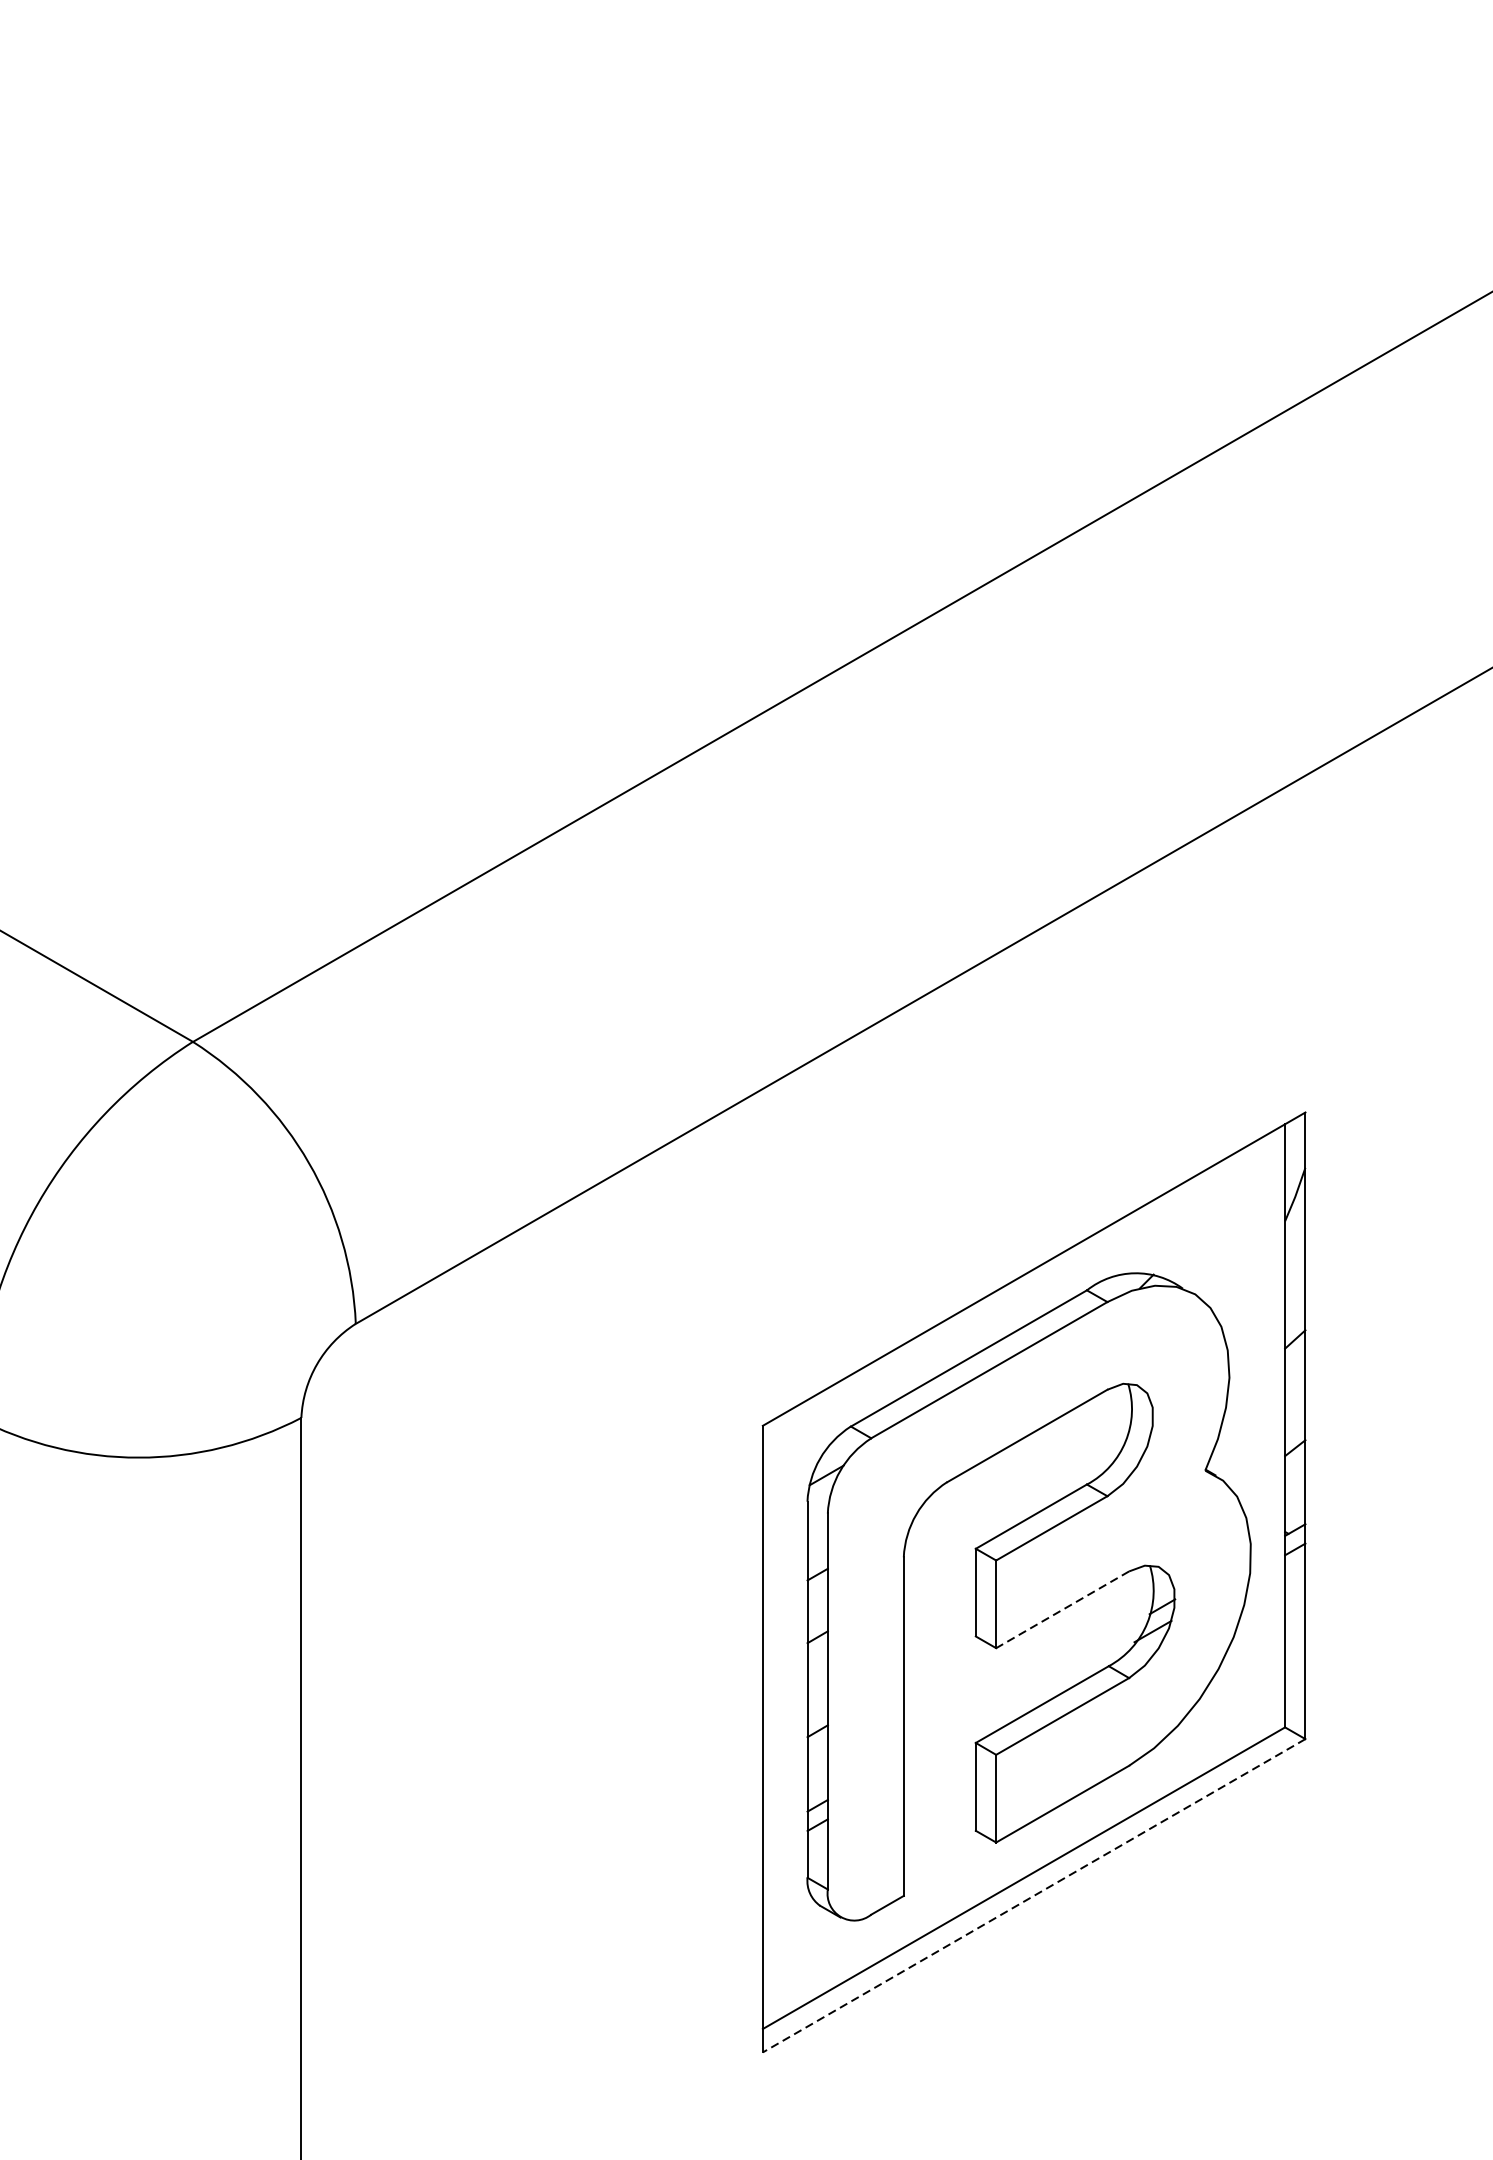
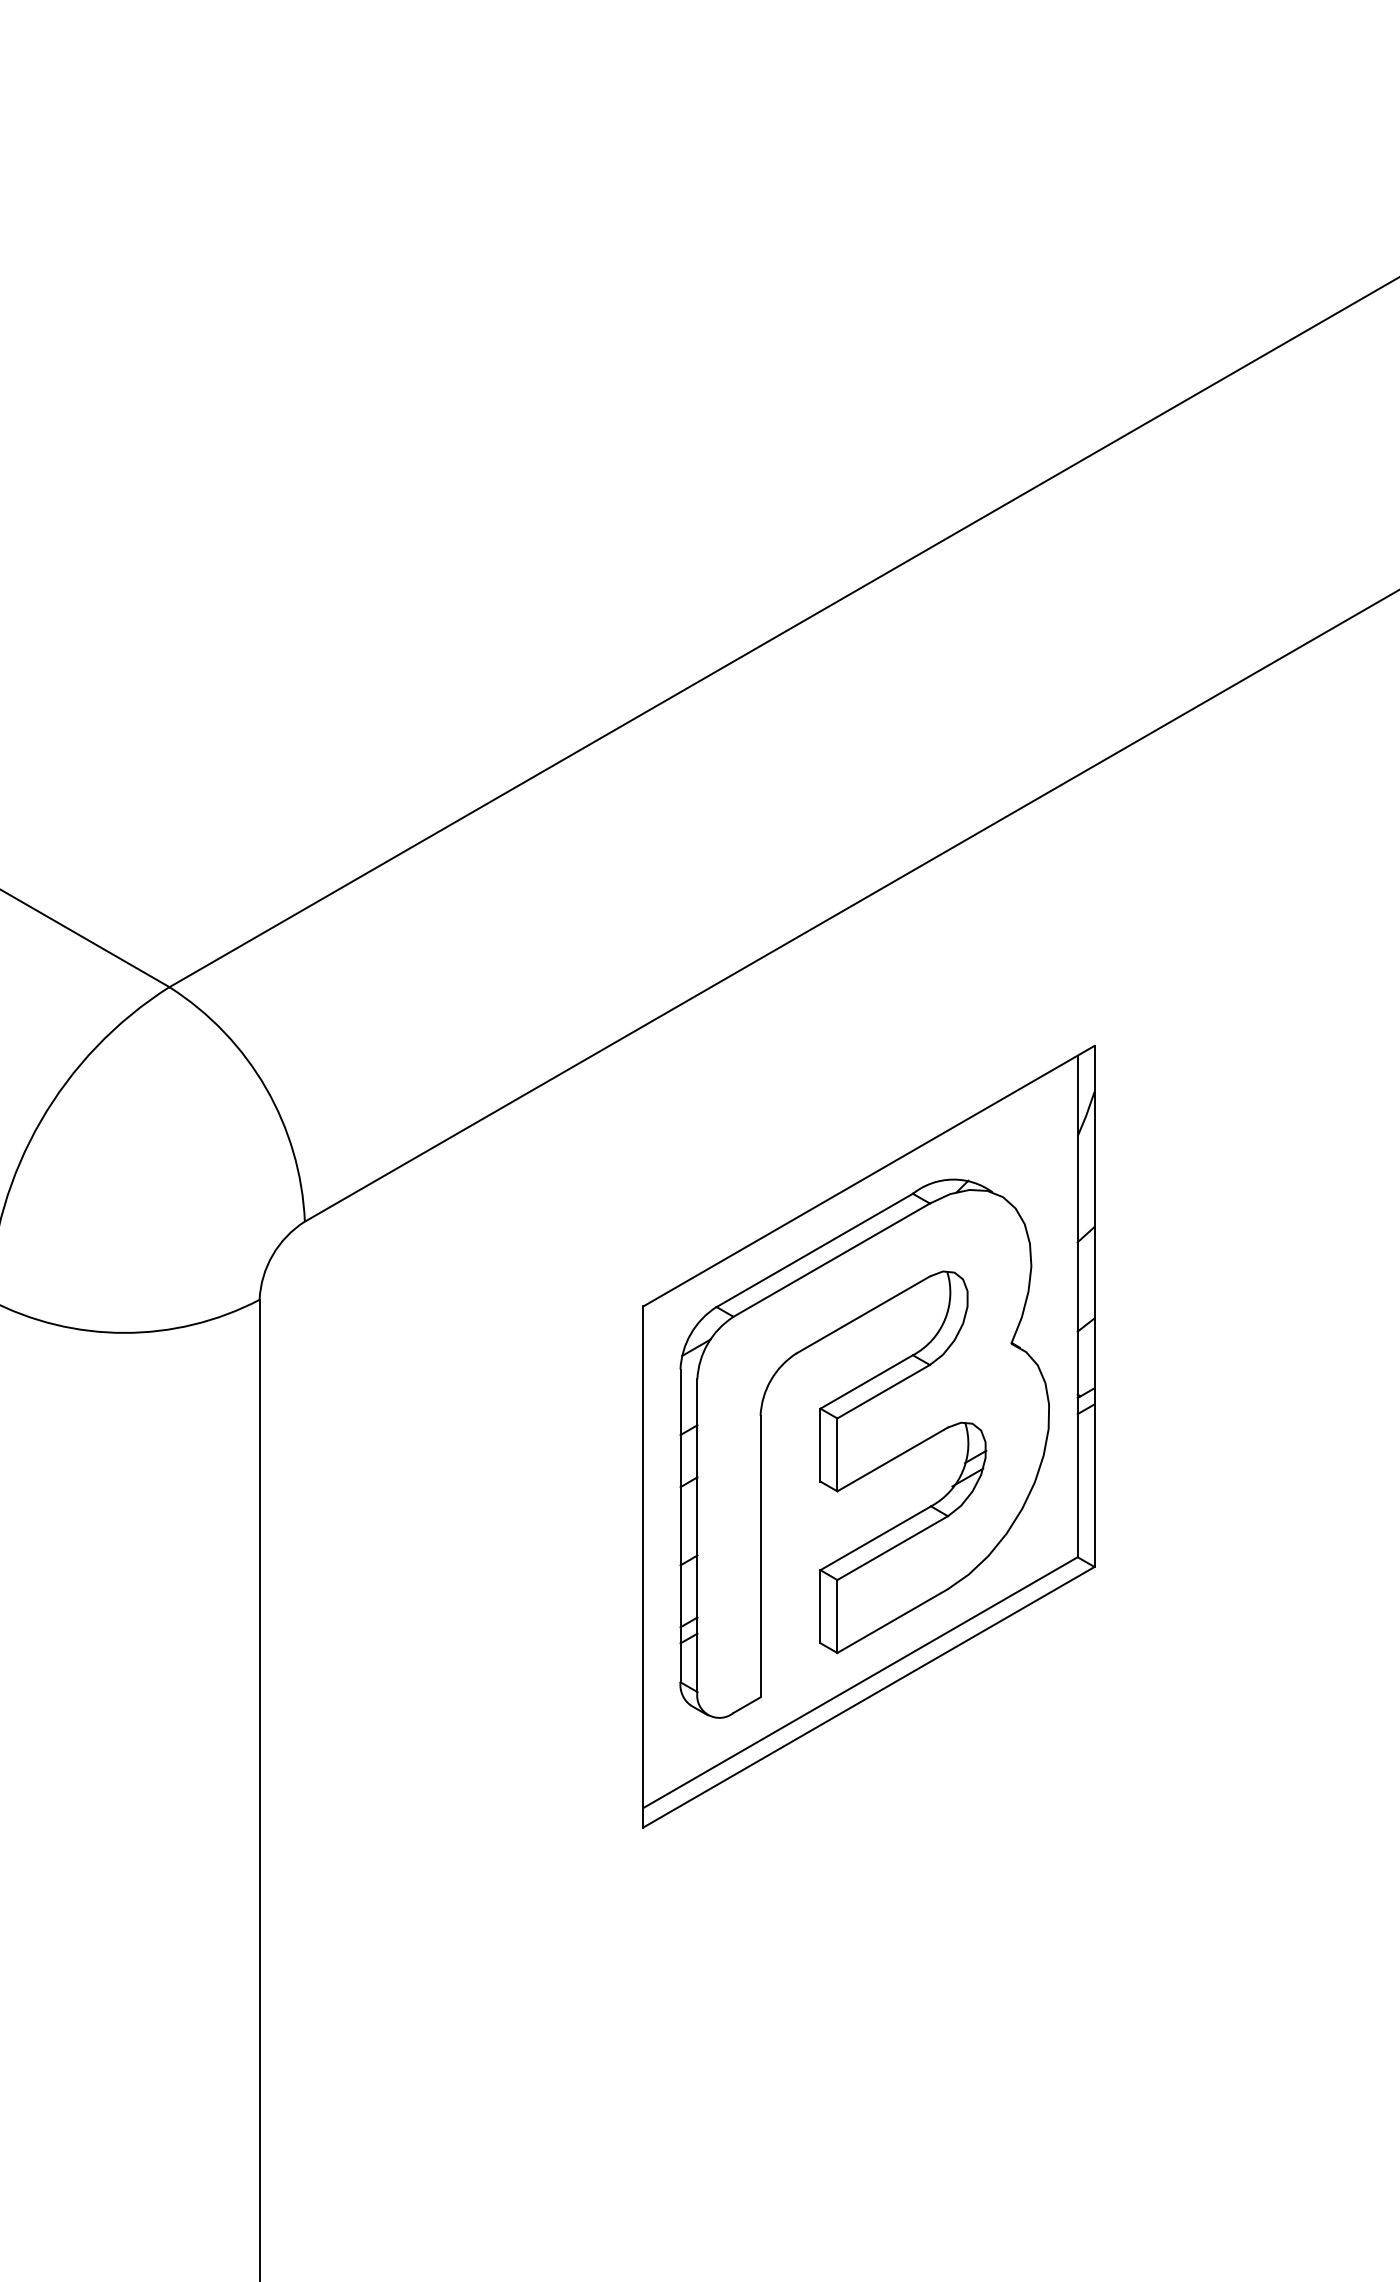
line: (1062, 1609) -> (892, 1459), dashed -> solid
line: (1033, 1896) -> (868, 1697), dashed -> solid

